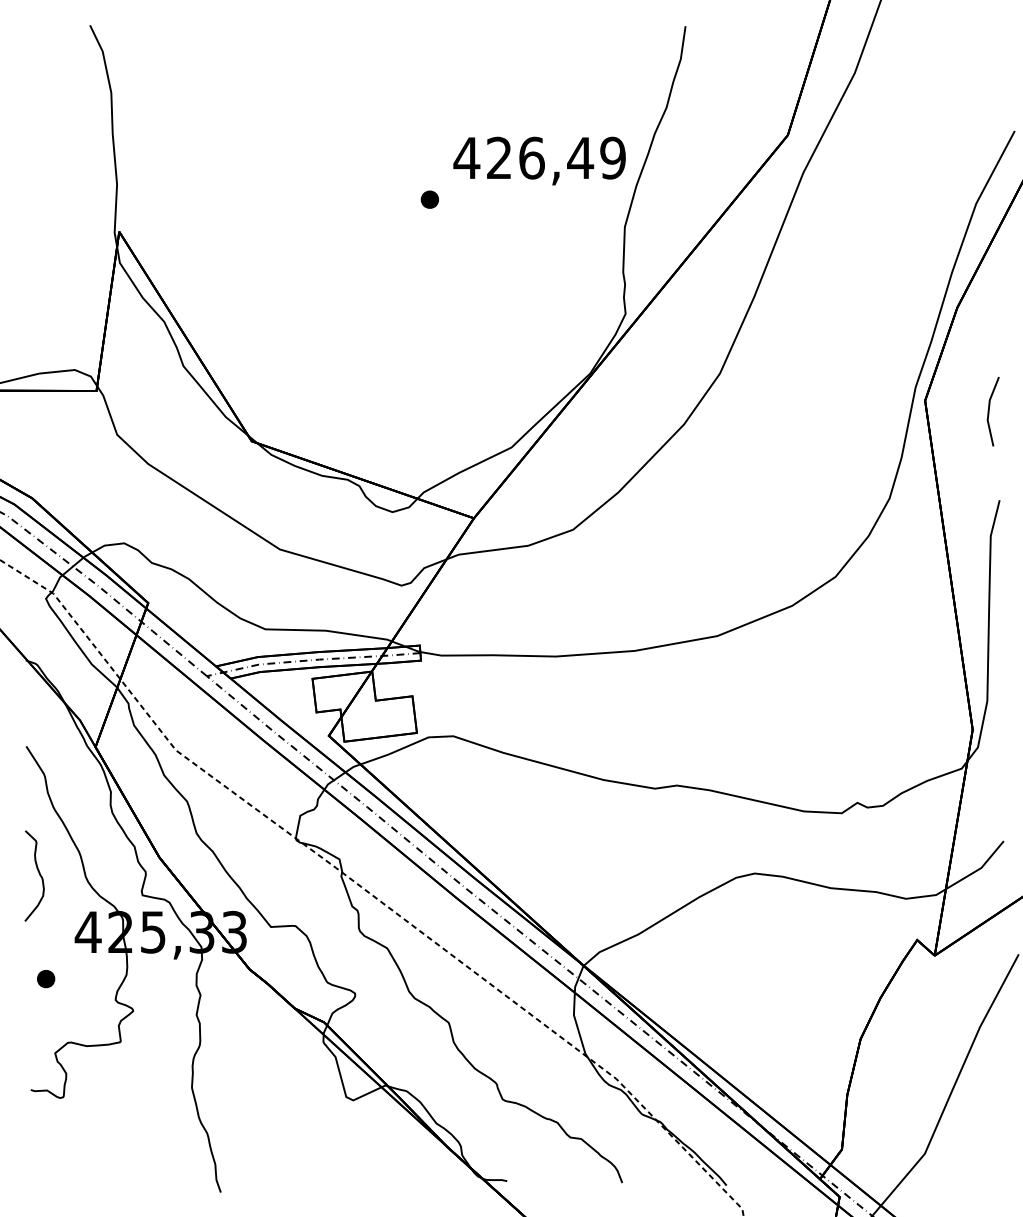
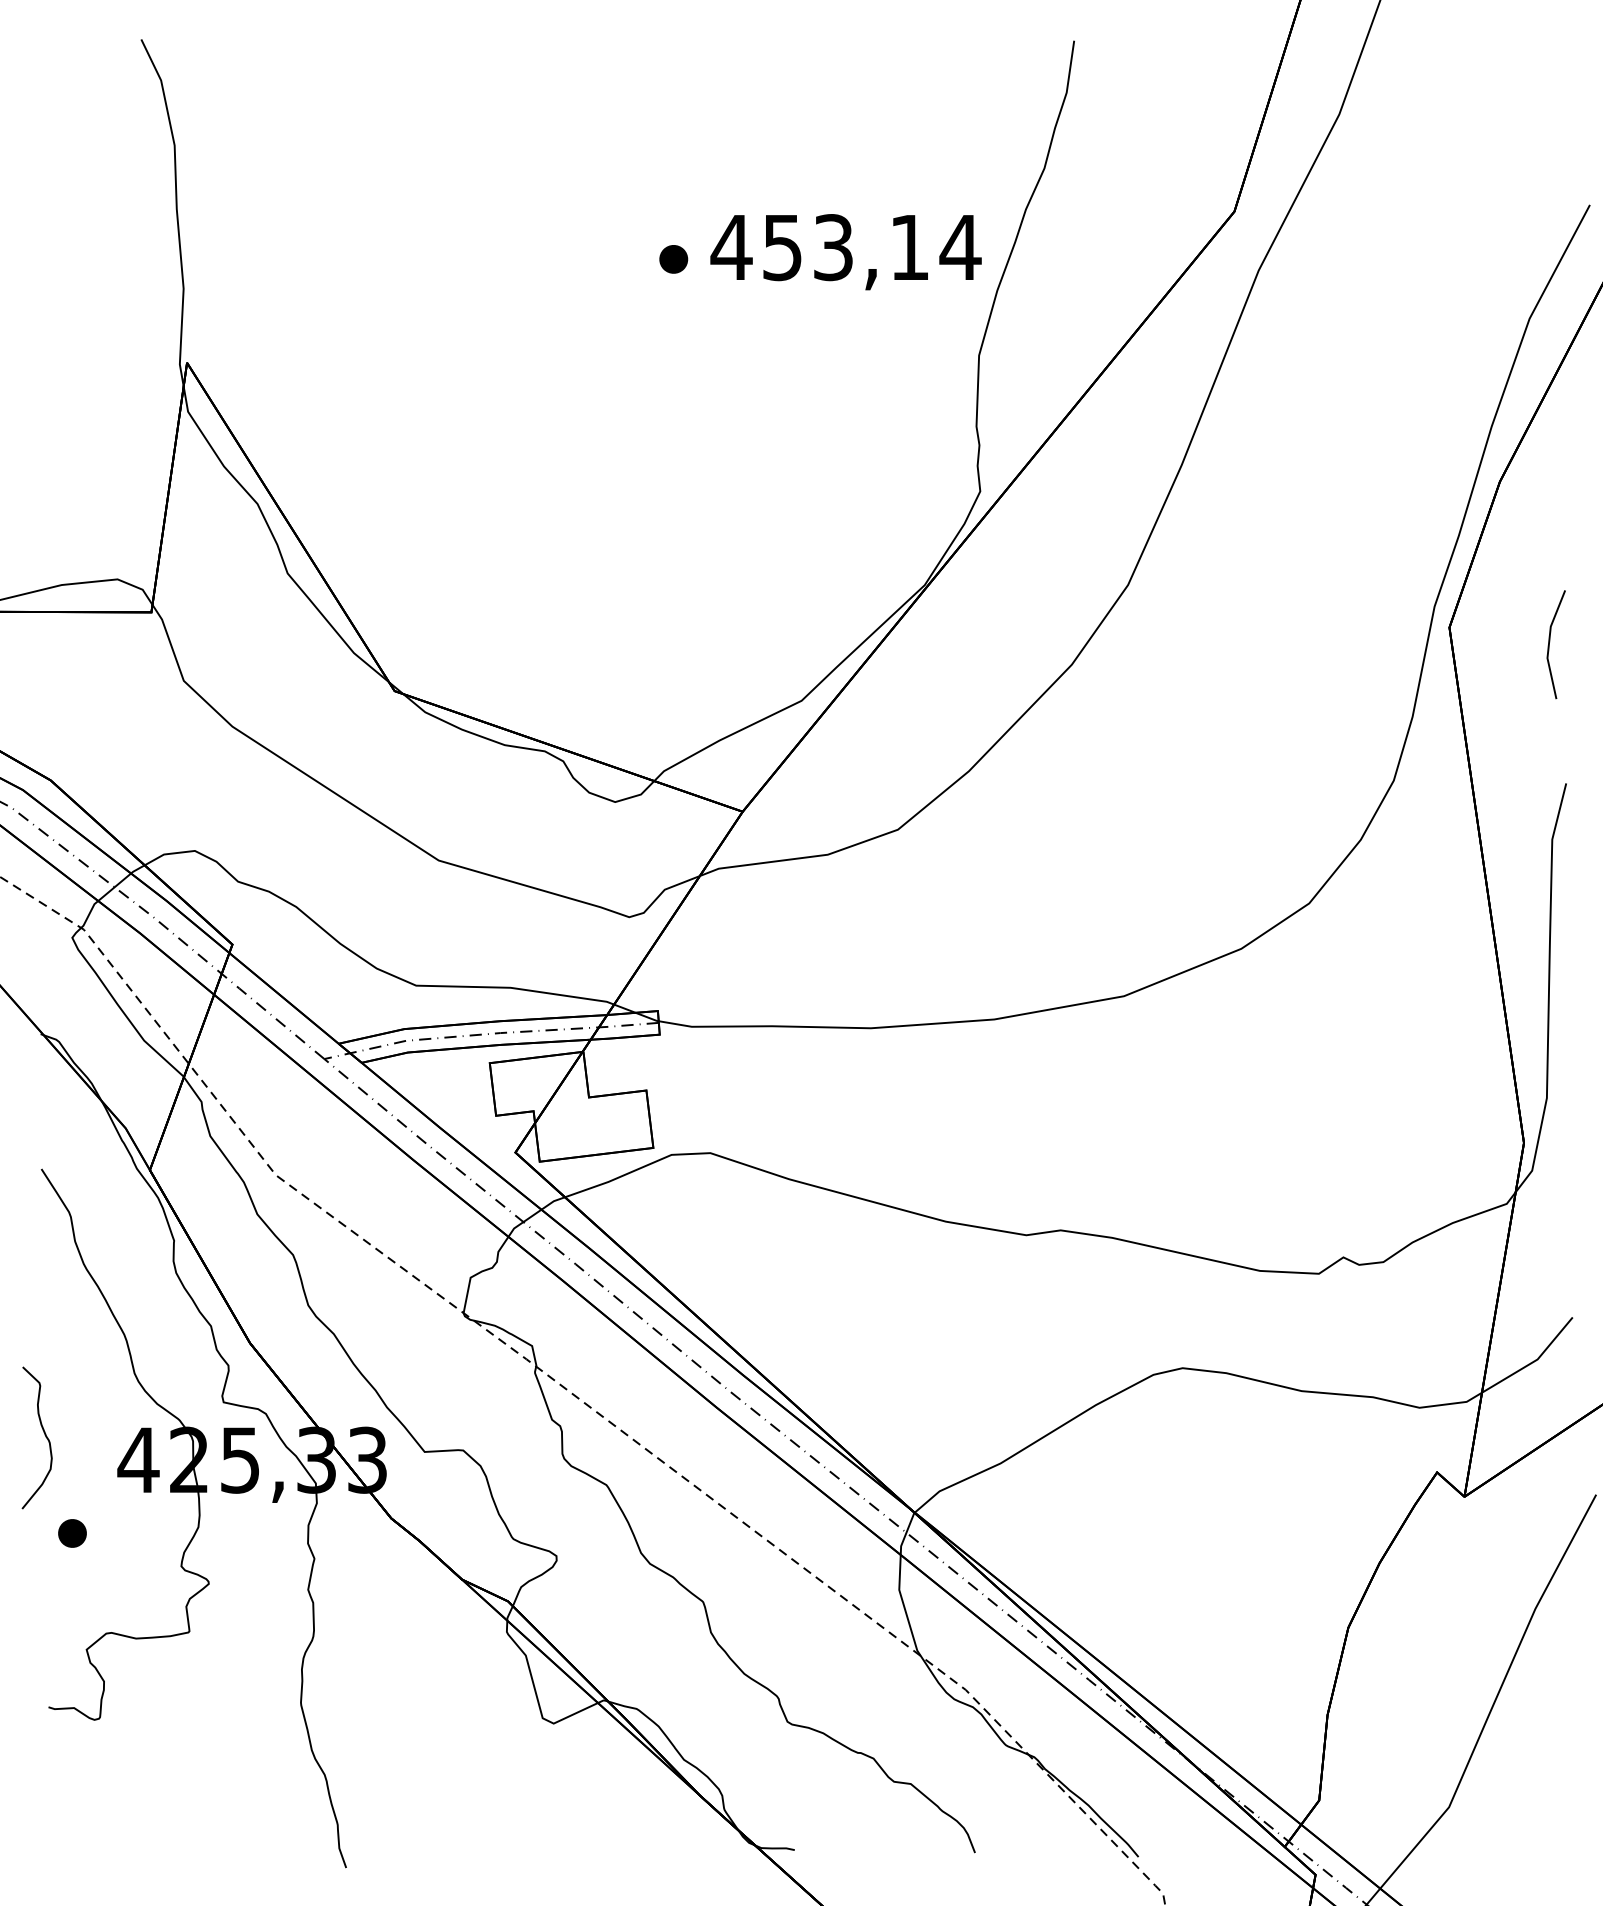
text: (556, 157) -> (871, 246), 426,49 -> 453,14
part: (429, 199) -> (673, 259), moved
curve: (38, 873) -> (43, 1433), moved

